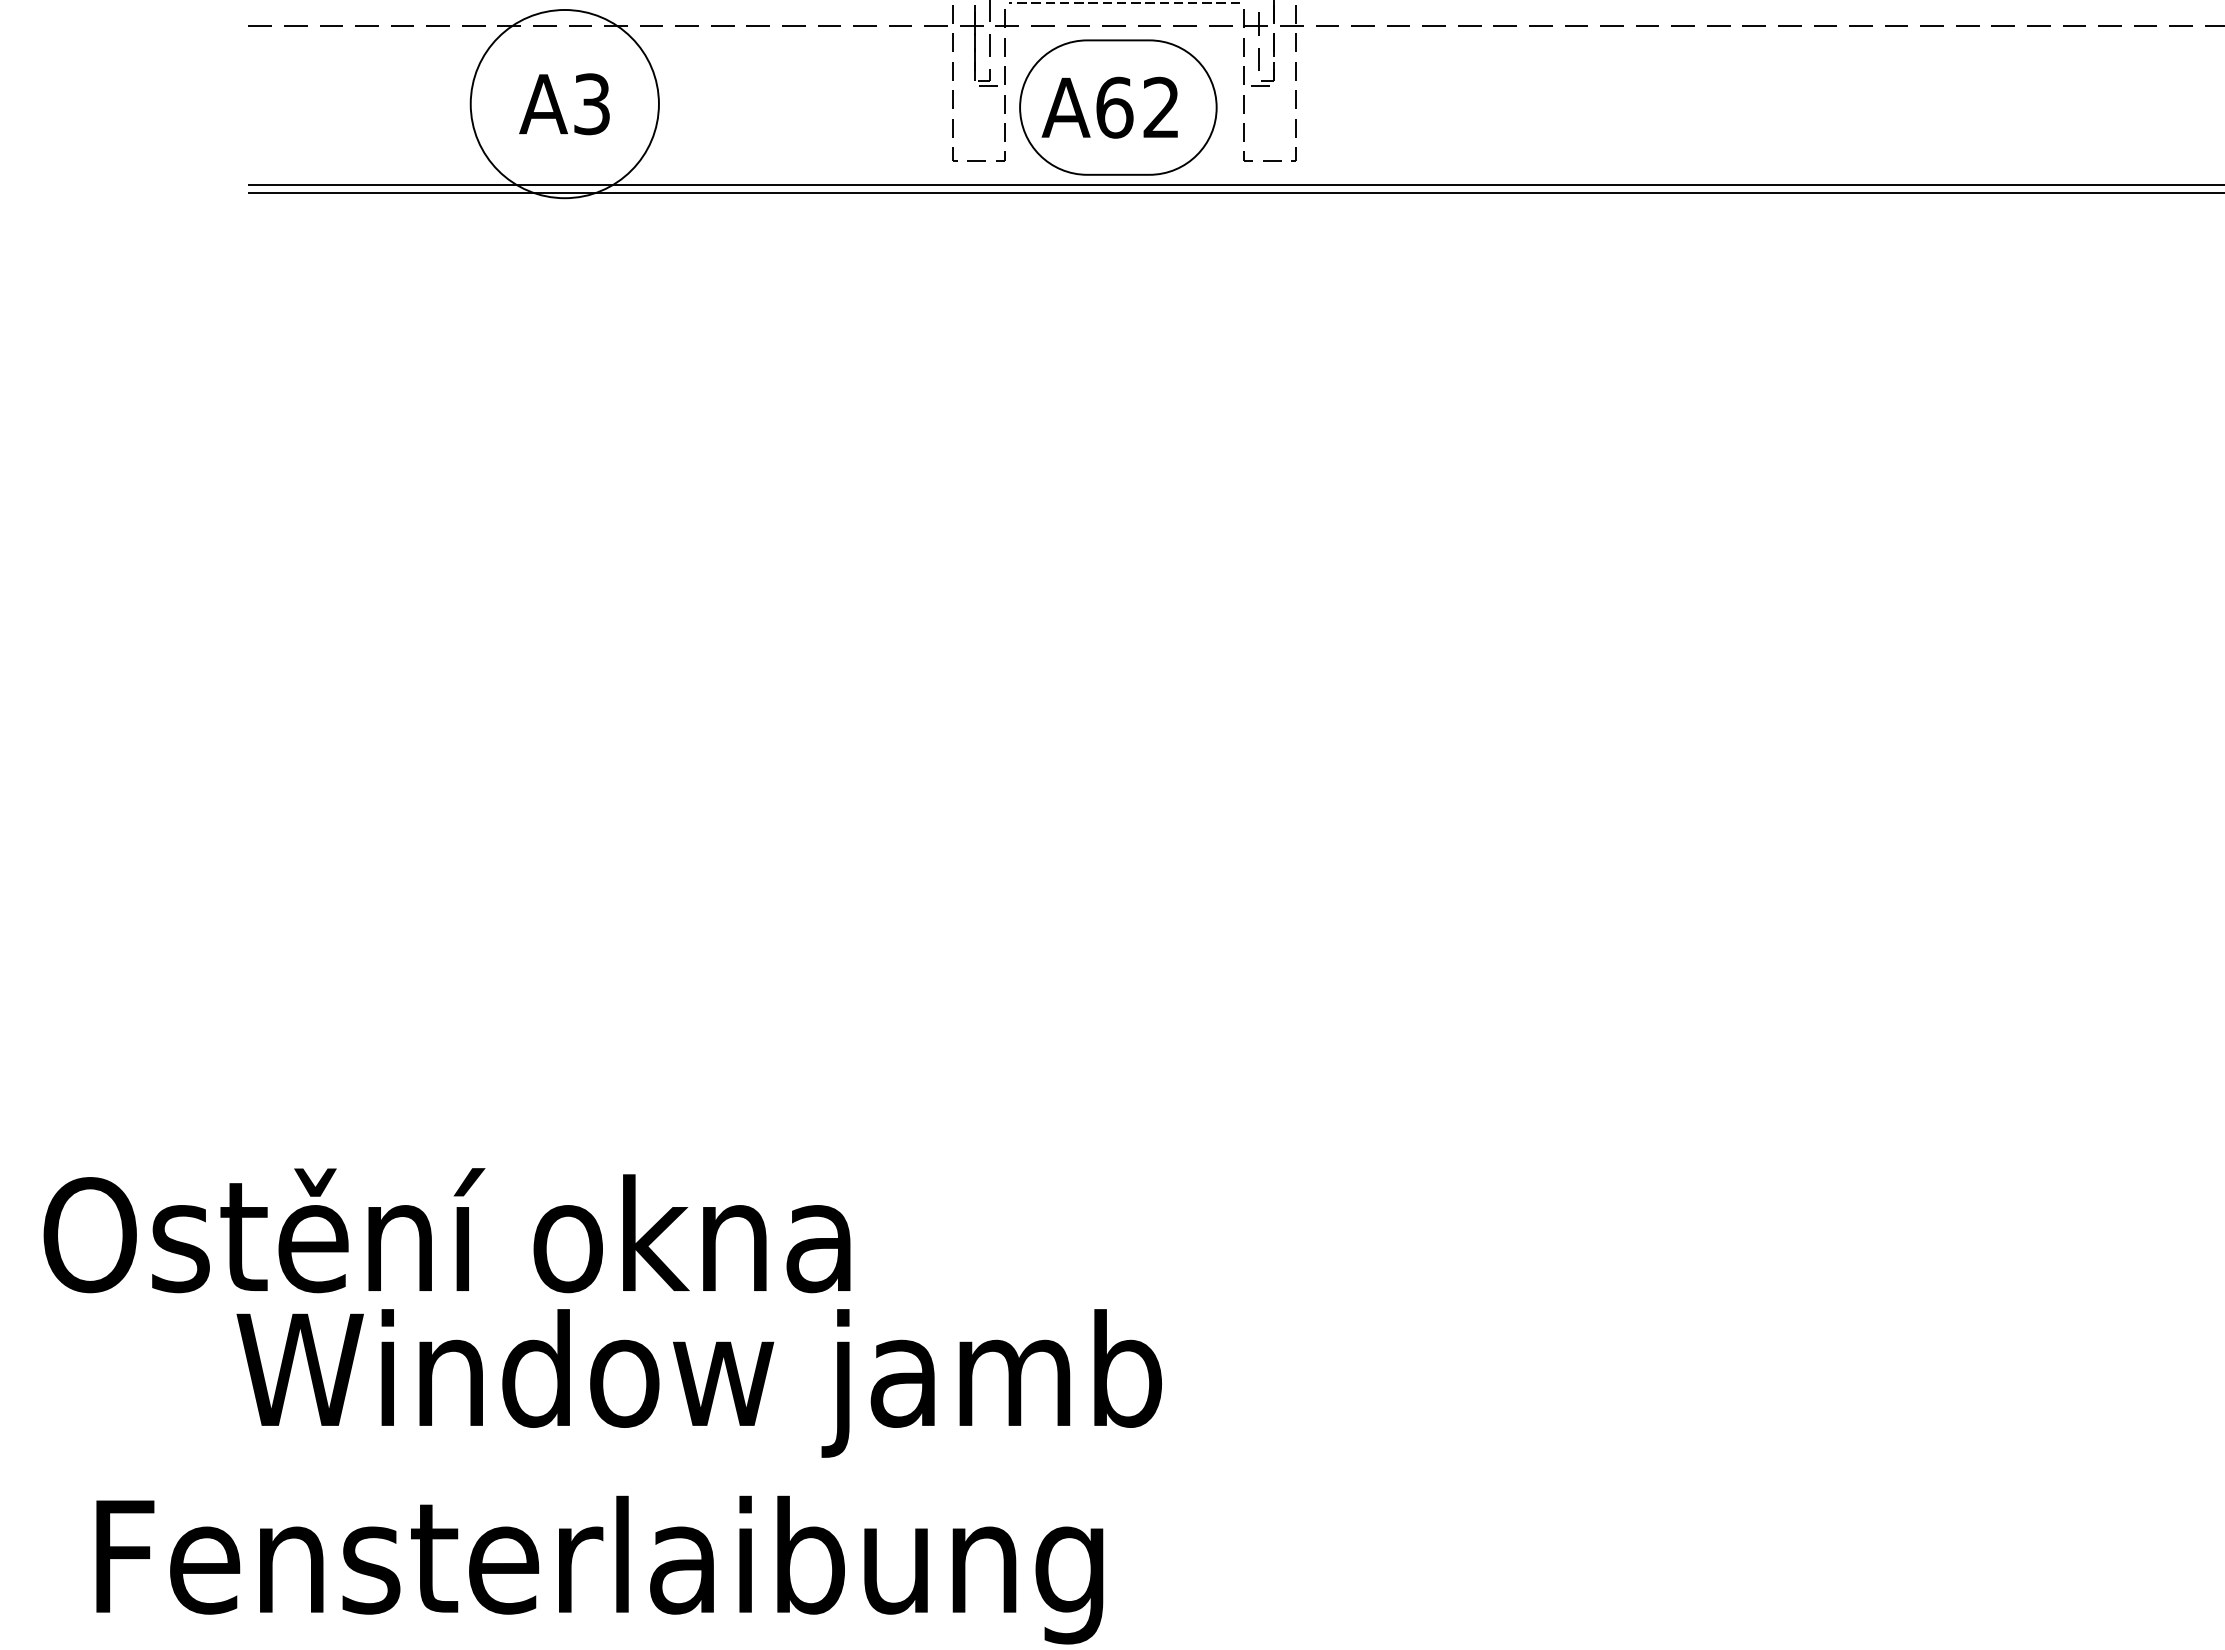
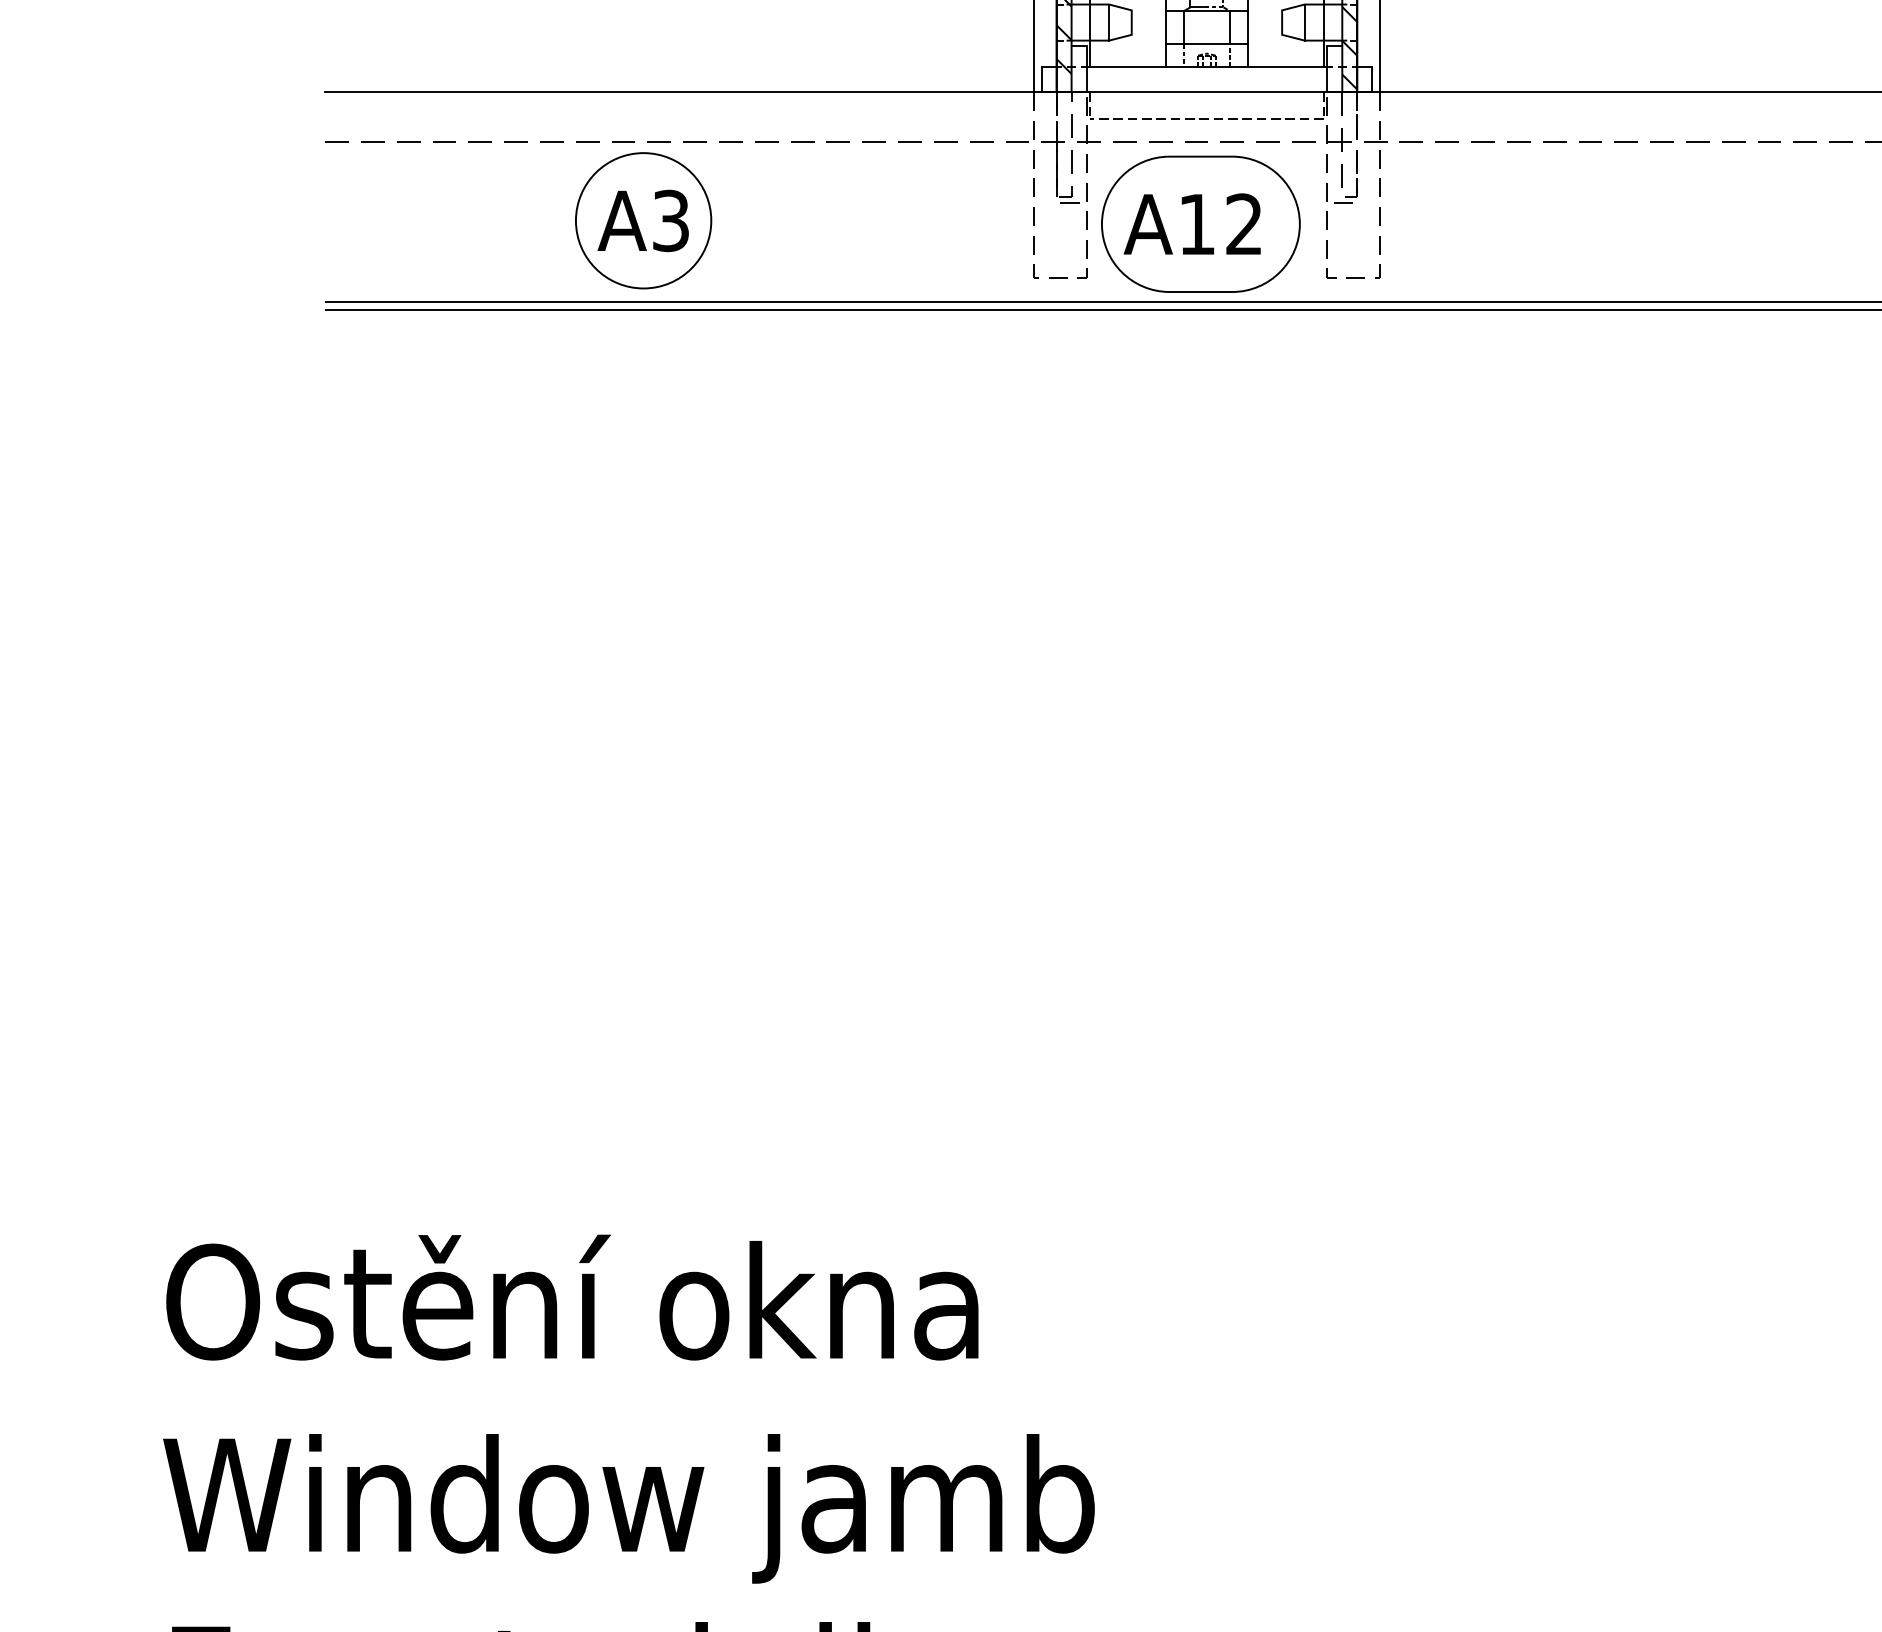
circle: (564, 103) -> (643, 220), size x0.71
text: (1114, 107) -> (1197, 224), A62 -> A12
text: (446, 1230) -> (571, 1297), moved
text: (698, 1383) -> (628, 1508), moved

